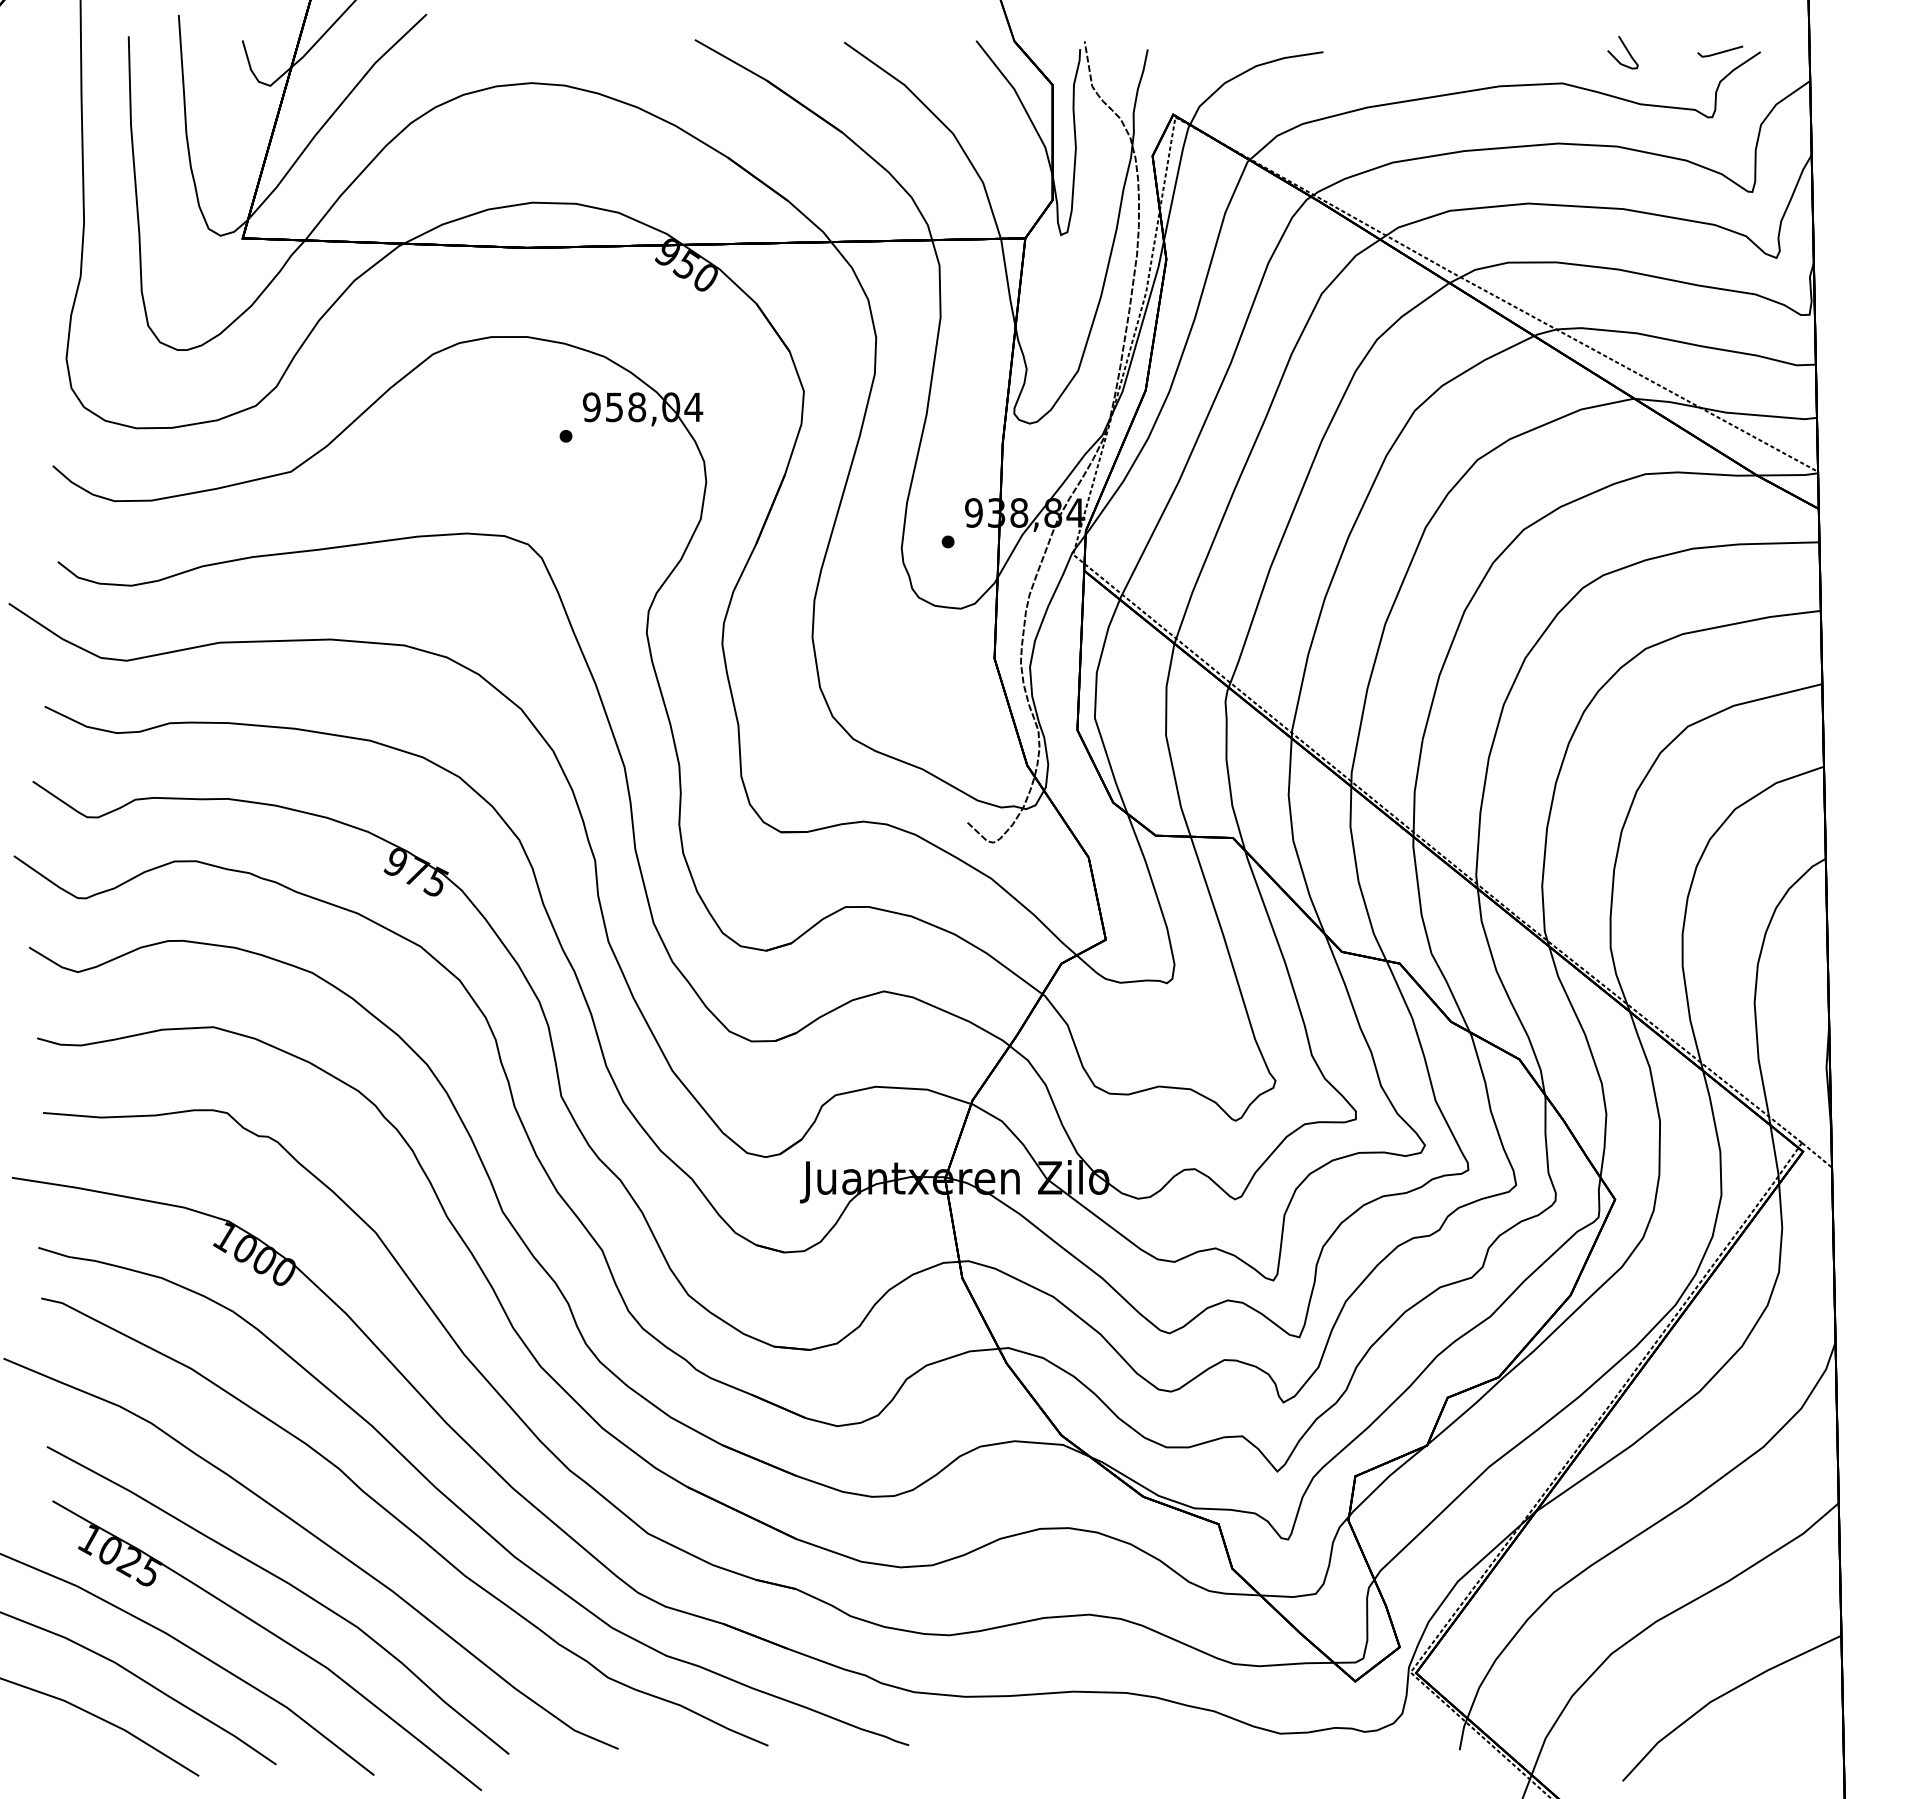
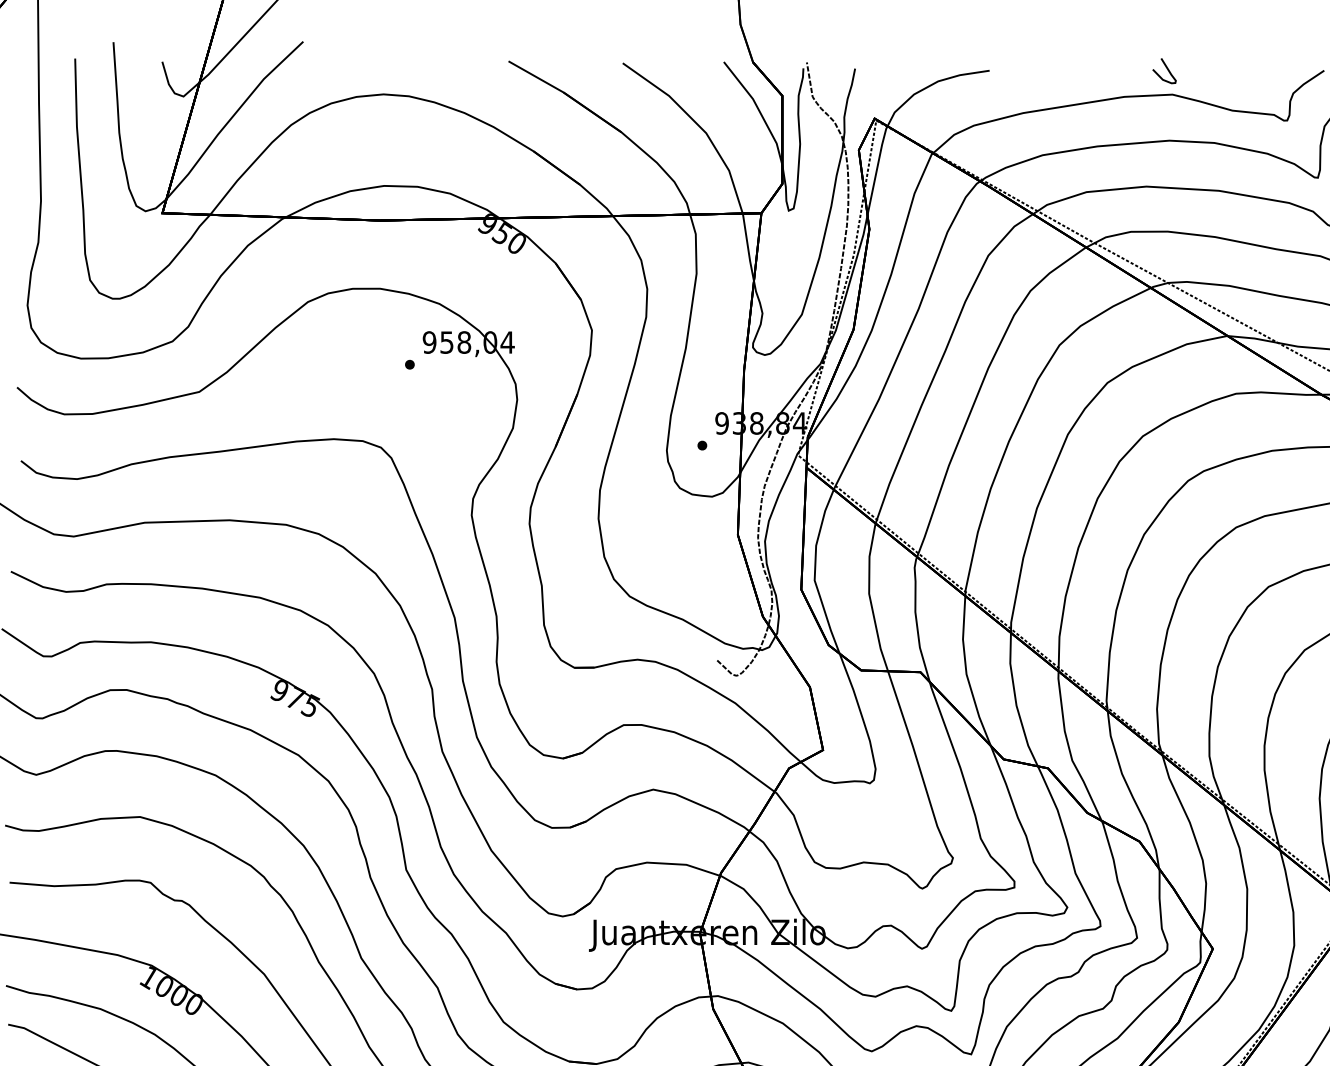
curve: (1625, 49) -> (1166, 68), moved
line: (1720, 51) -> (1293, 70), removed

